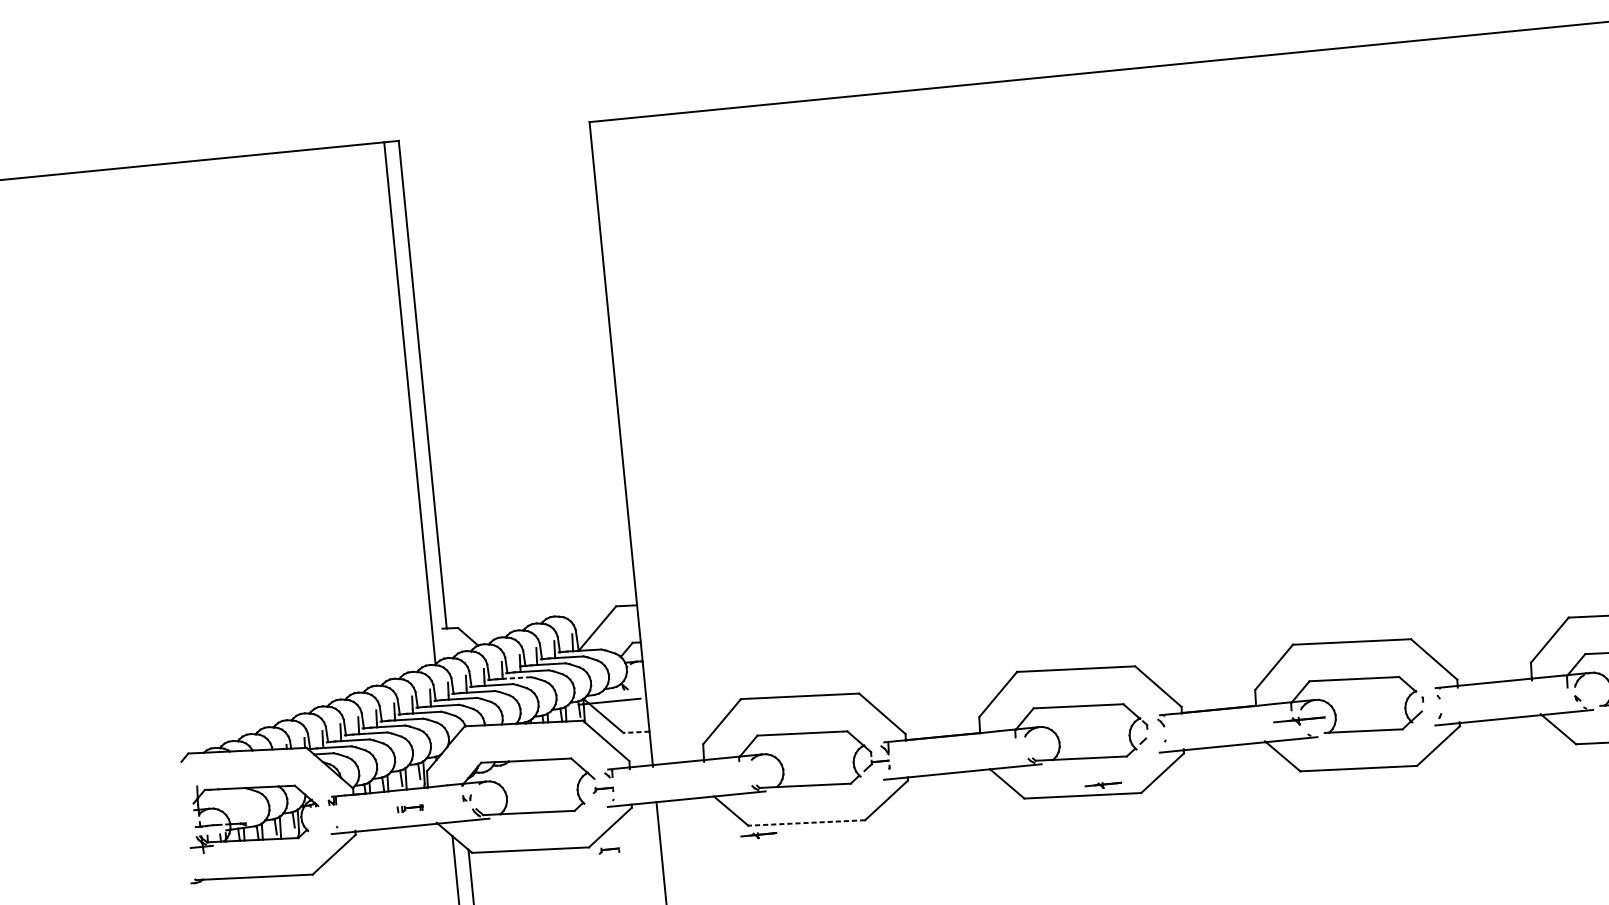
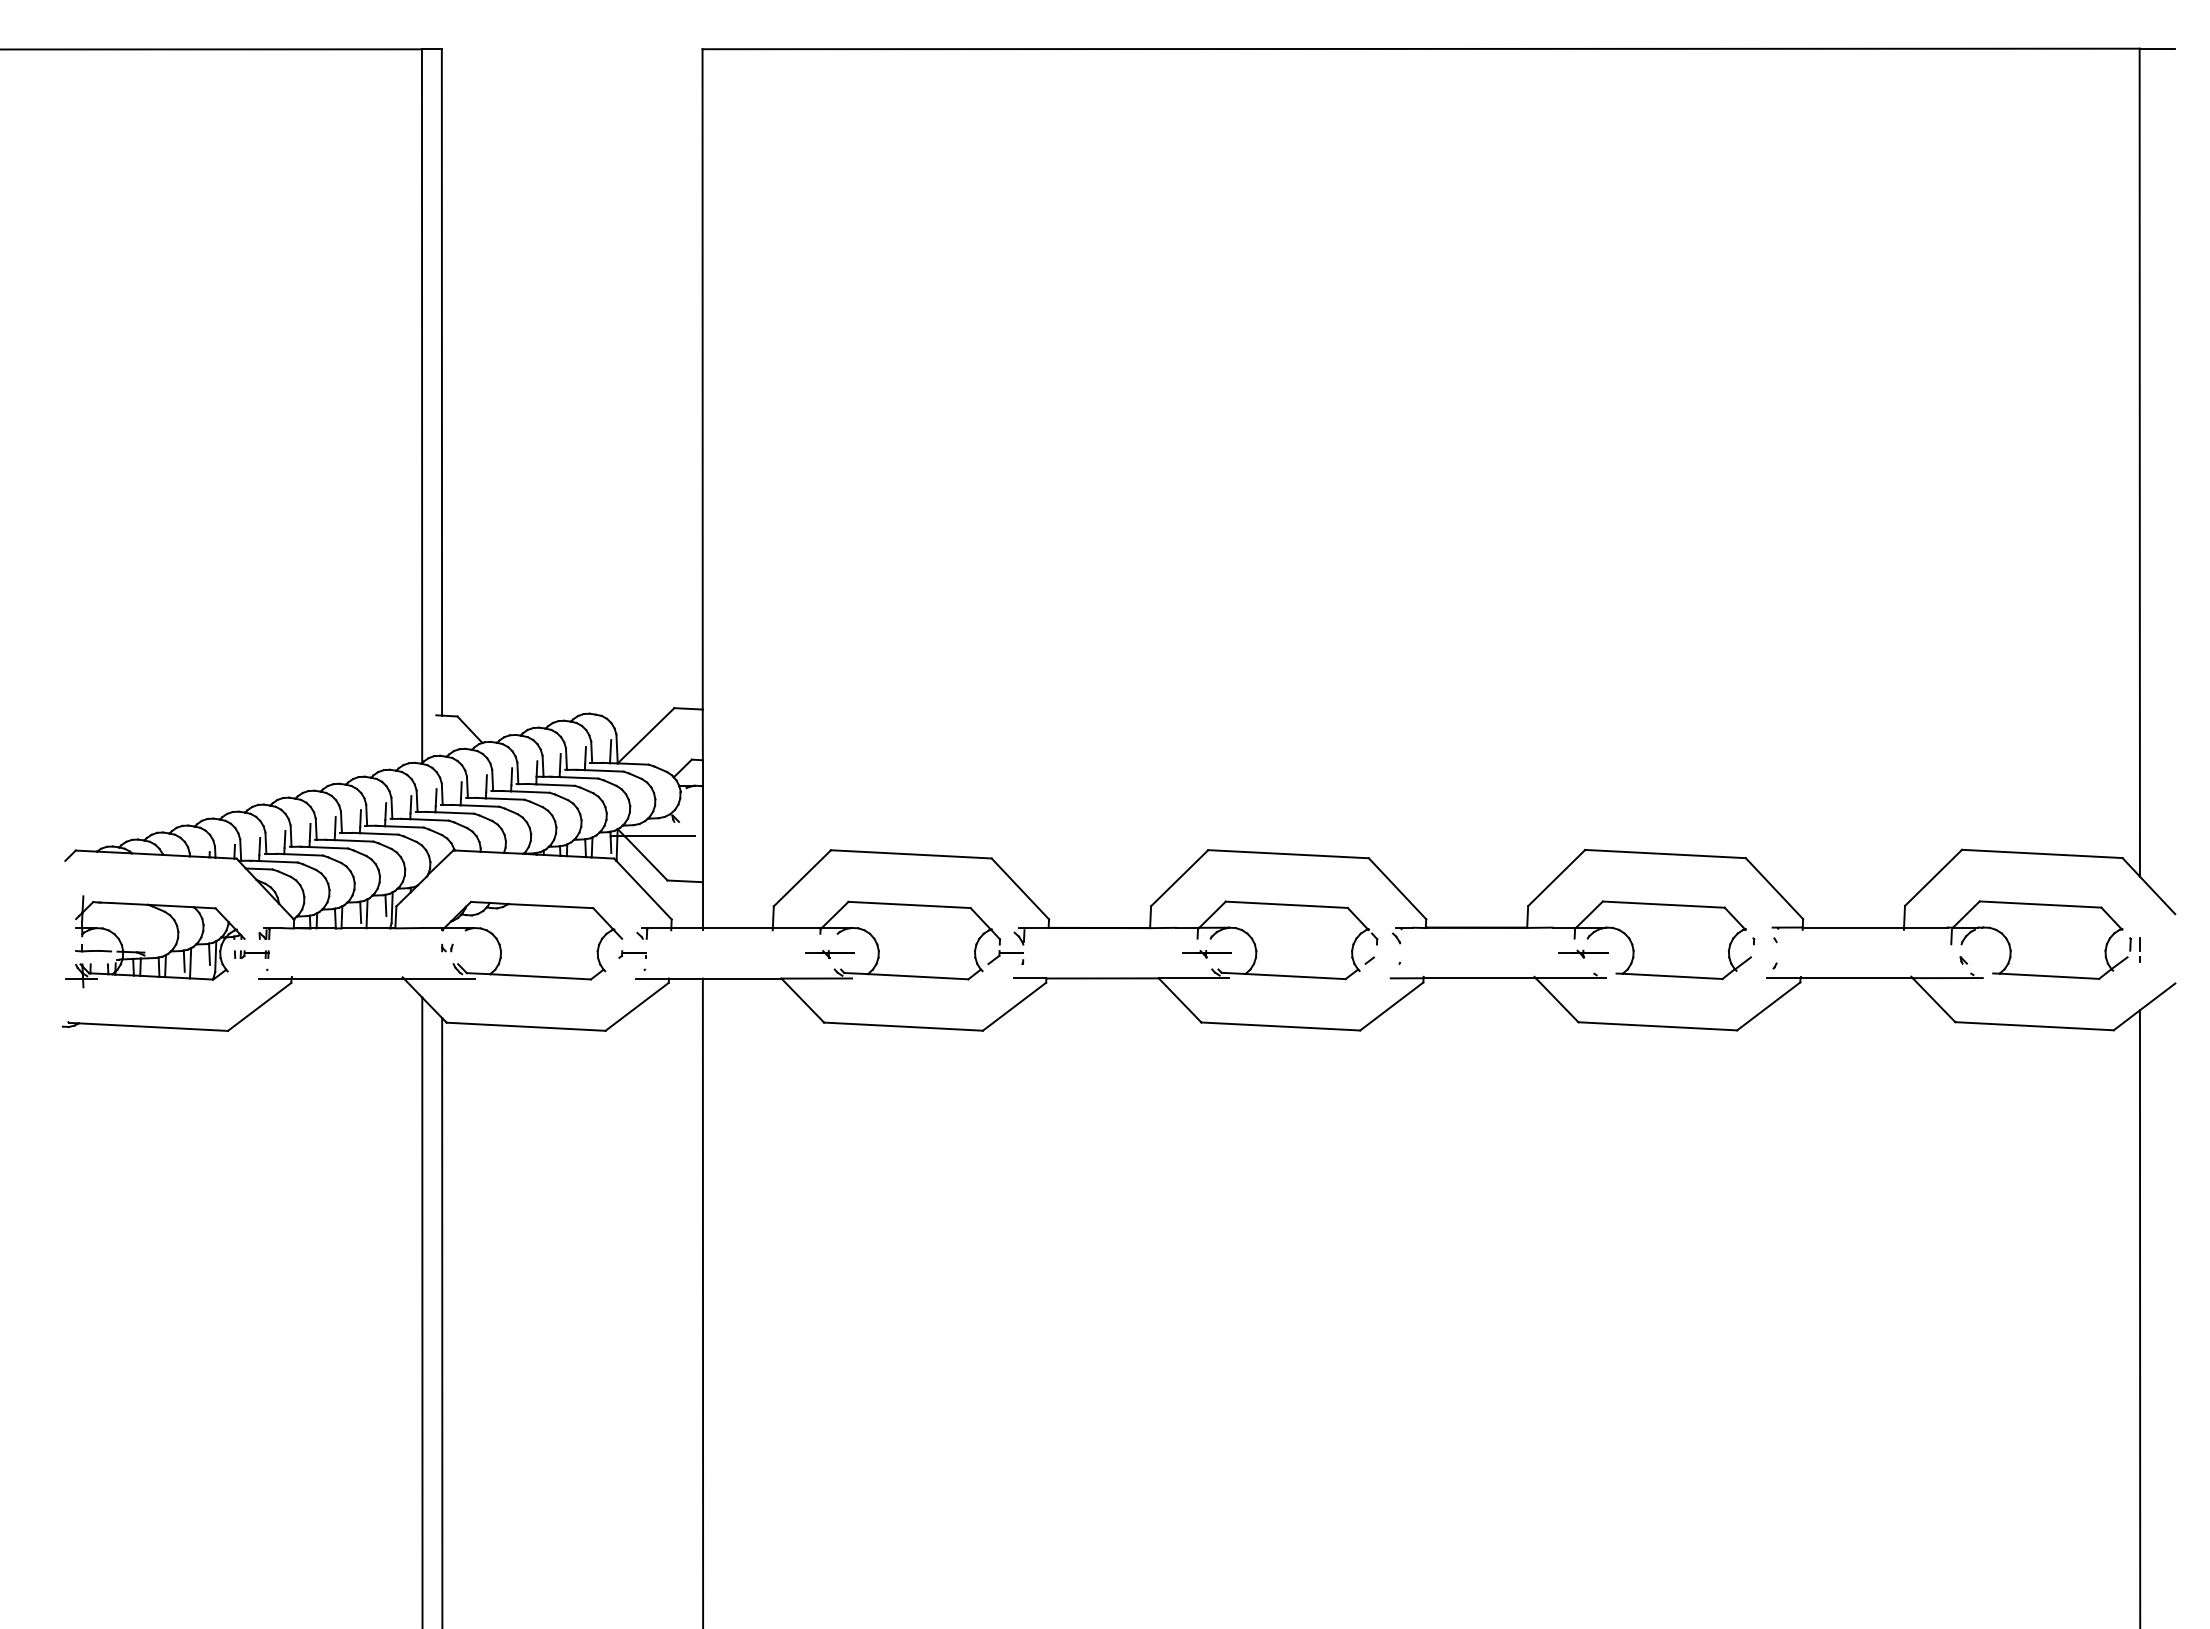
line: (516, 678) -> (529, 792), dashed -> solid
part: (1299, 720) -> (1583, 953), size x0.71
line: (636, 732) -> (685, 881), dashed -> solid
part: (1103, 785) -> (1206, 954), moved
part: (410, 808) -> (251, 954), moved
line: (806, 822) -> (903, 1026), dashed -> solid
part: (758, 835) -> (829, 954), moved
part: (609, 850) -> (632, 1037), removed

